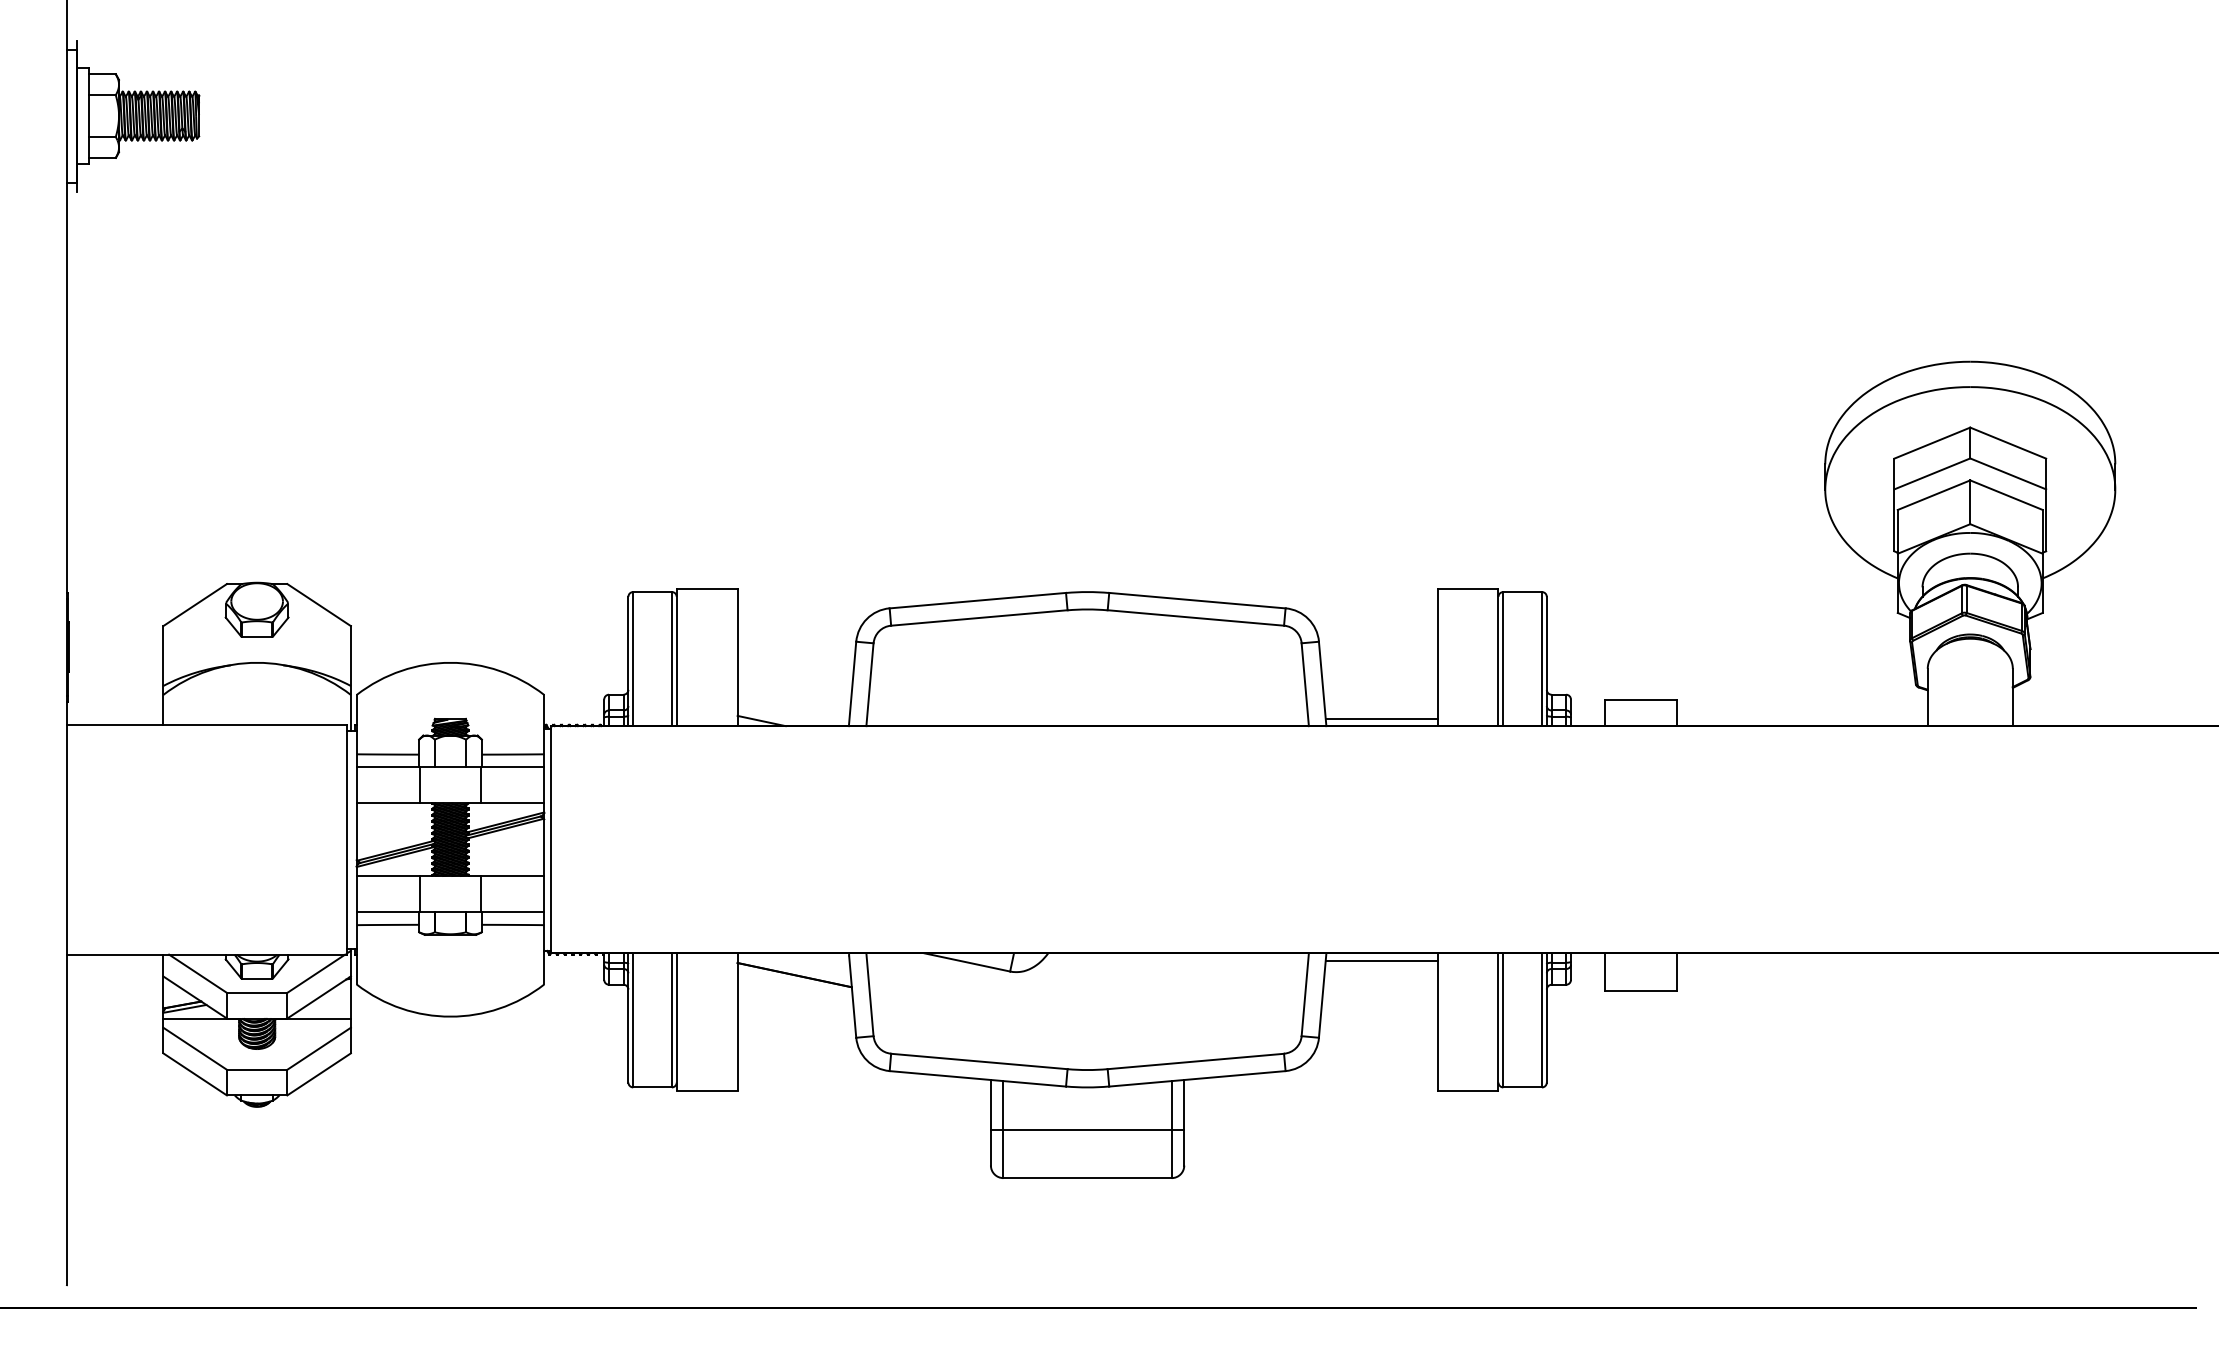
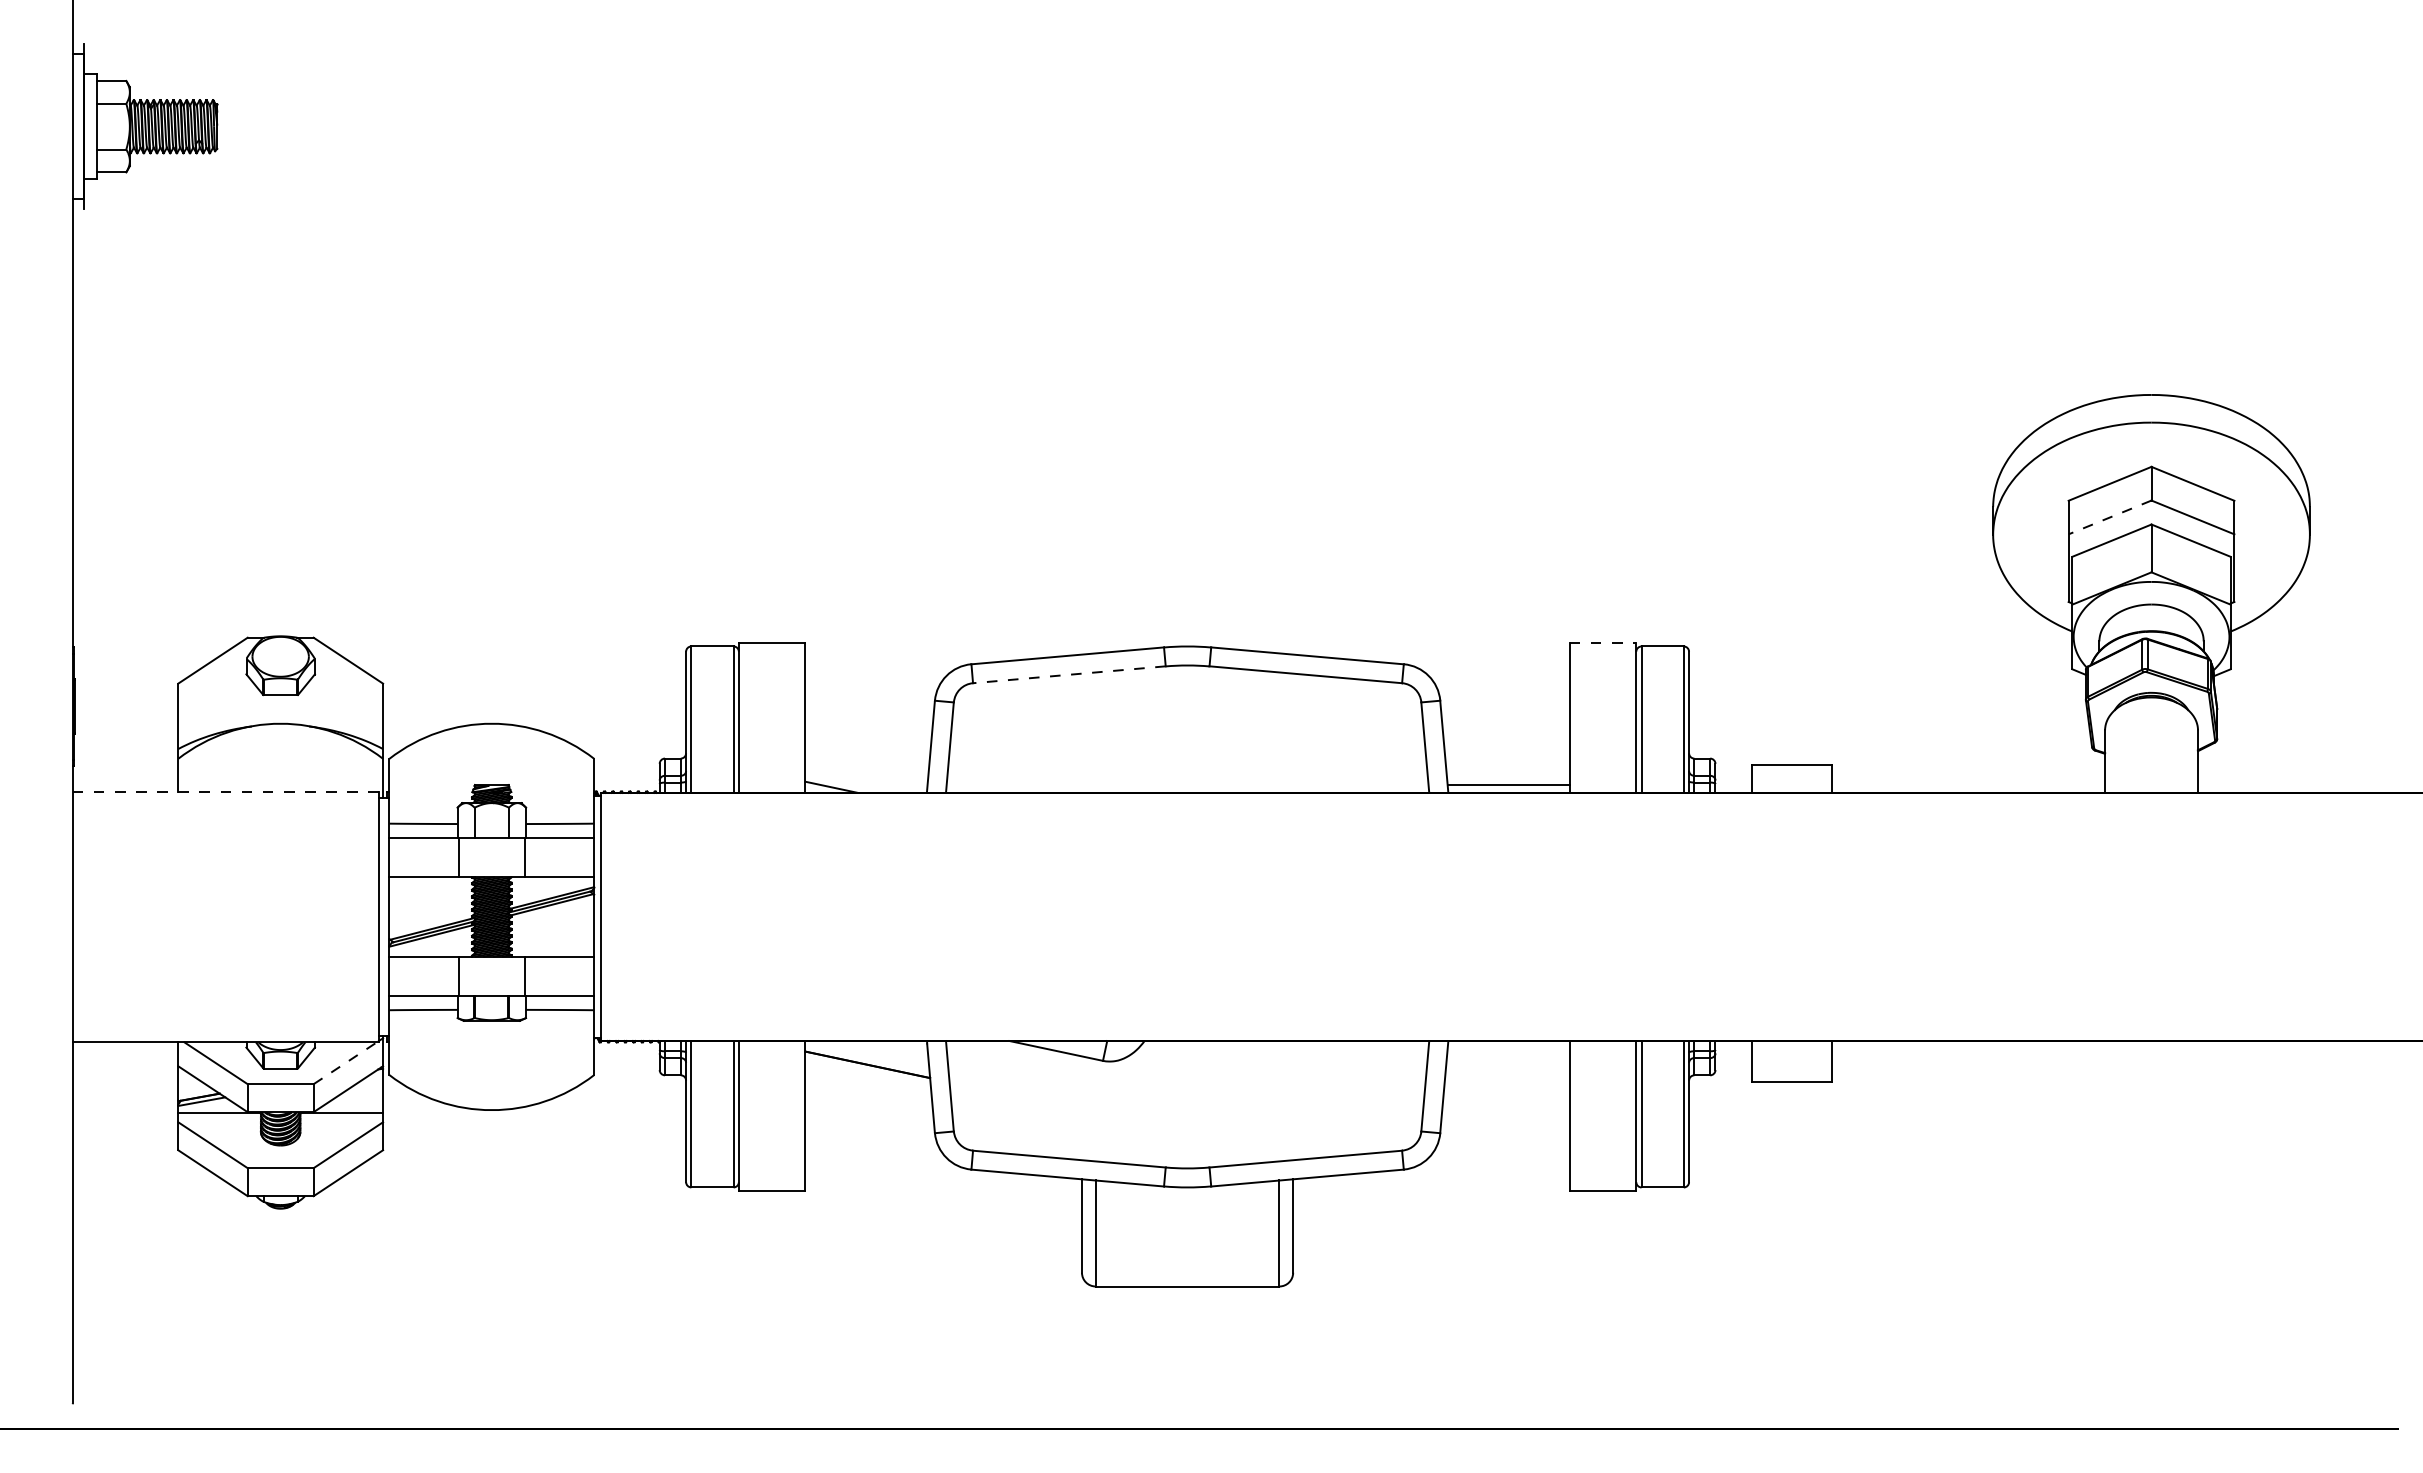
line: (1932, 473) -> (2110, 517), solid -> dashed
line: (1468, 589) -> (1603, 643), solid -> dashed
line: (979, 617) -> (1069, 674), solid -> dashed
line: (206, 724) -> (225, 791), solid -> dashed
line: (1381, 960) -> (1508, 1048), removed
line: (316, 973) -> (345, 1063), solid -> dashed
line: (1087, 1129) -> (1187, 1233), removed

